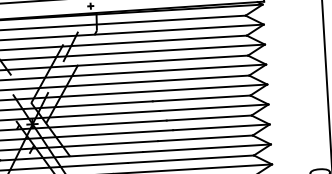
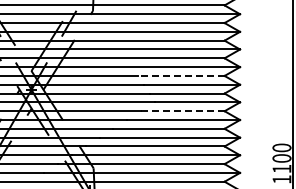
line: (201, 97) -> (181, 75), solid -> dashed
line: (205, 138) -> (182, 111), solid -> dashed

